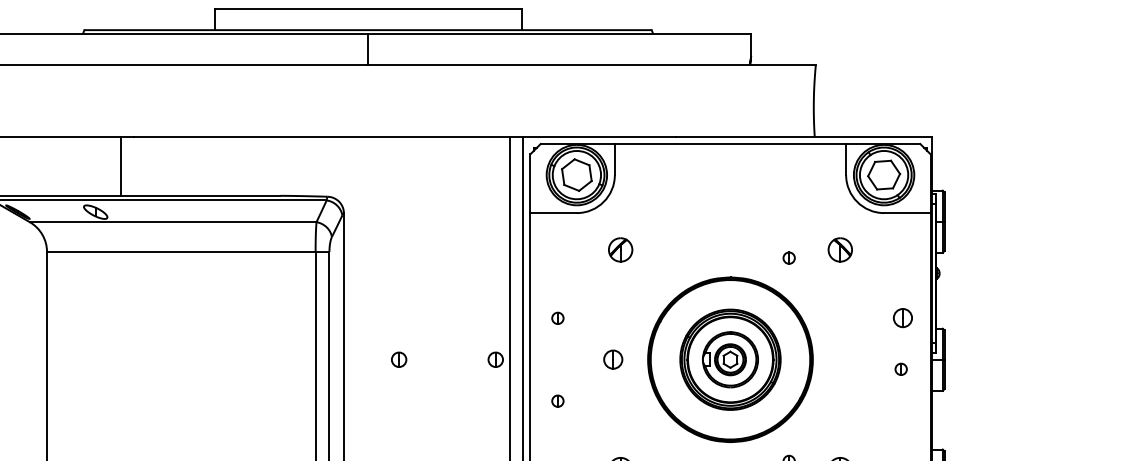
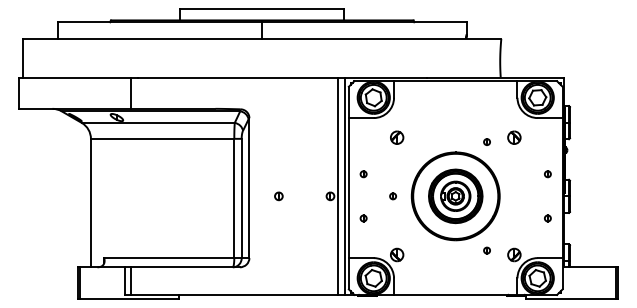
part: (902, 318) -> (547, 174), size x0.62
part: (611, 360) -> (392, 196), size x0.62
part: (900, 369) -> (547, 218), moved

